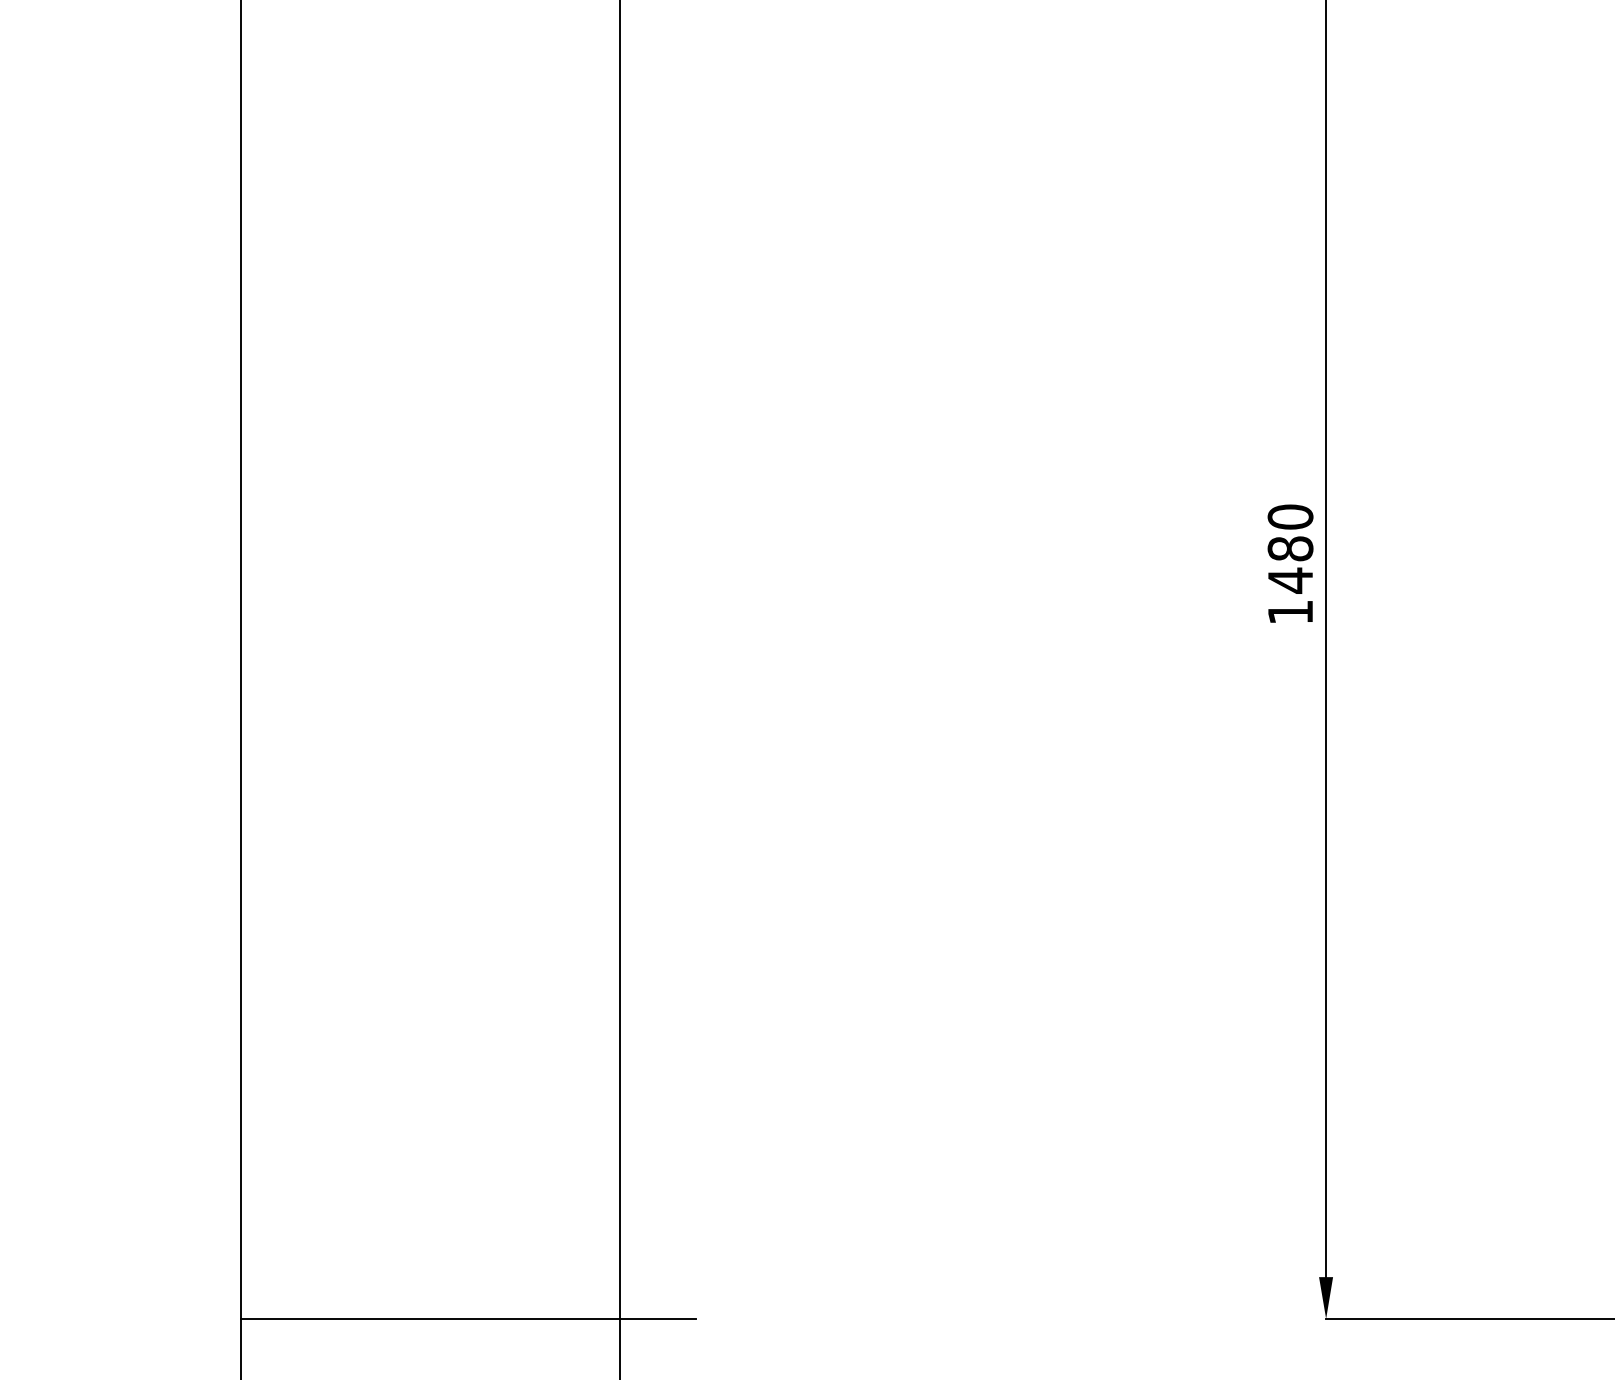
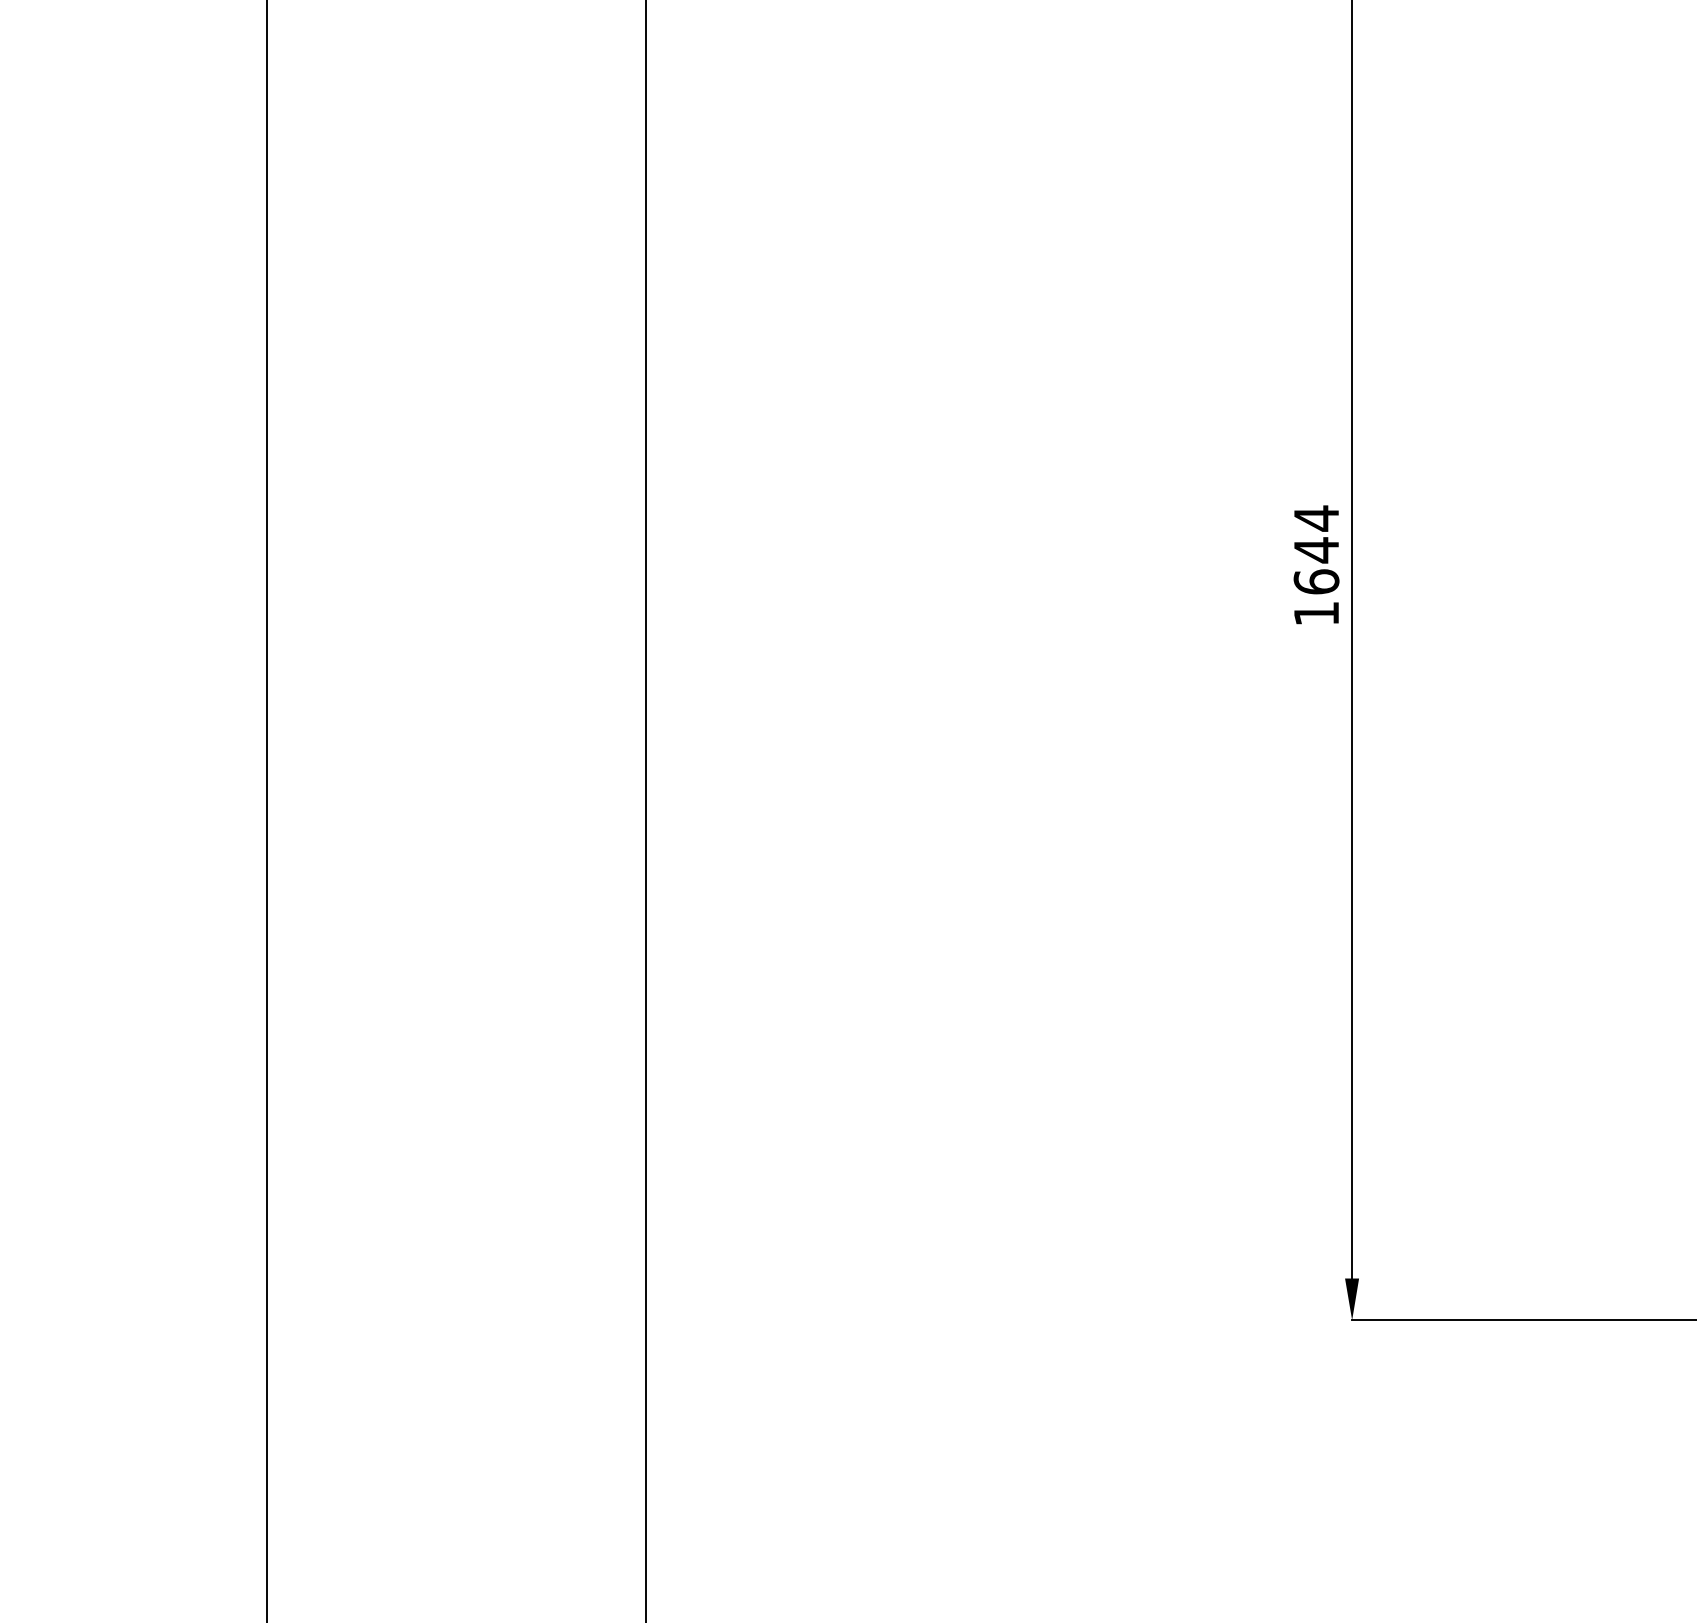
text: (1290, 549) -> (1316, 550), 1480 -> 1644
line: (468, 1318) -> (494, 1319), removed

